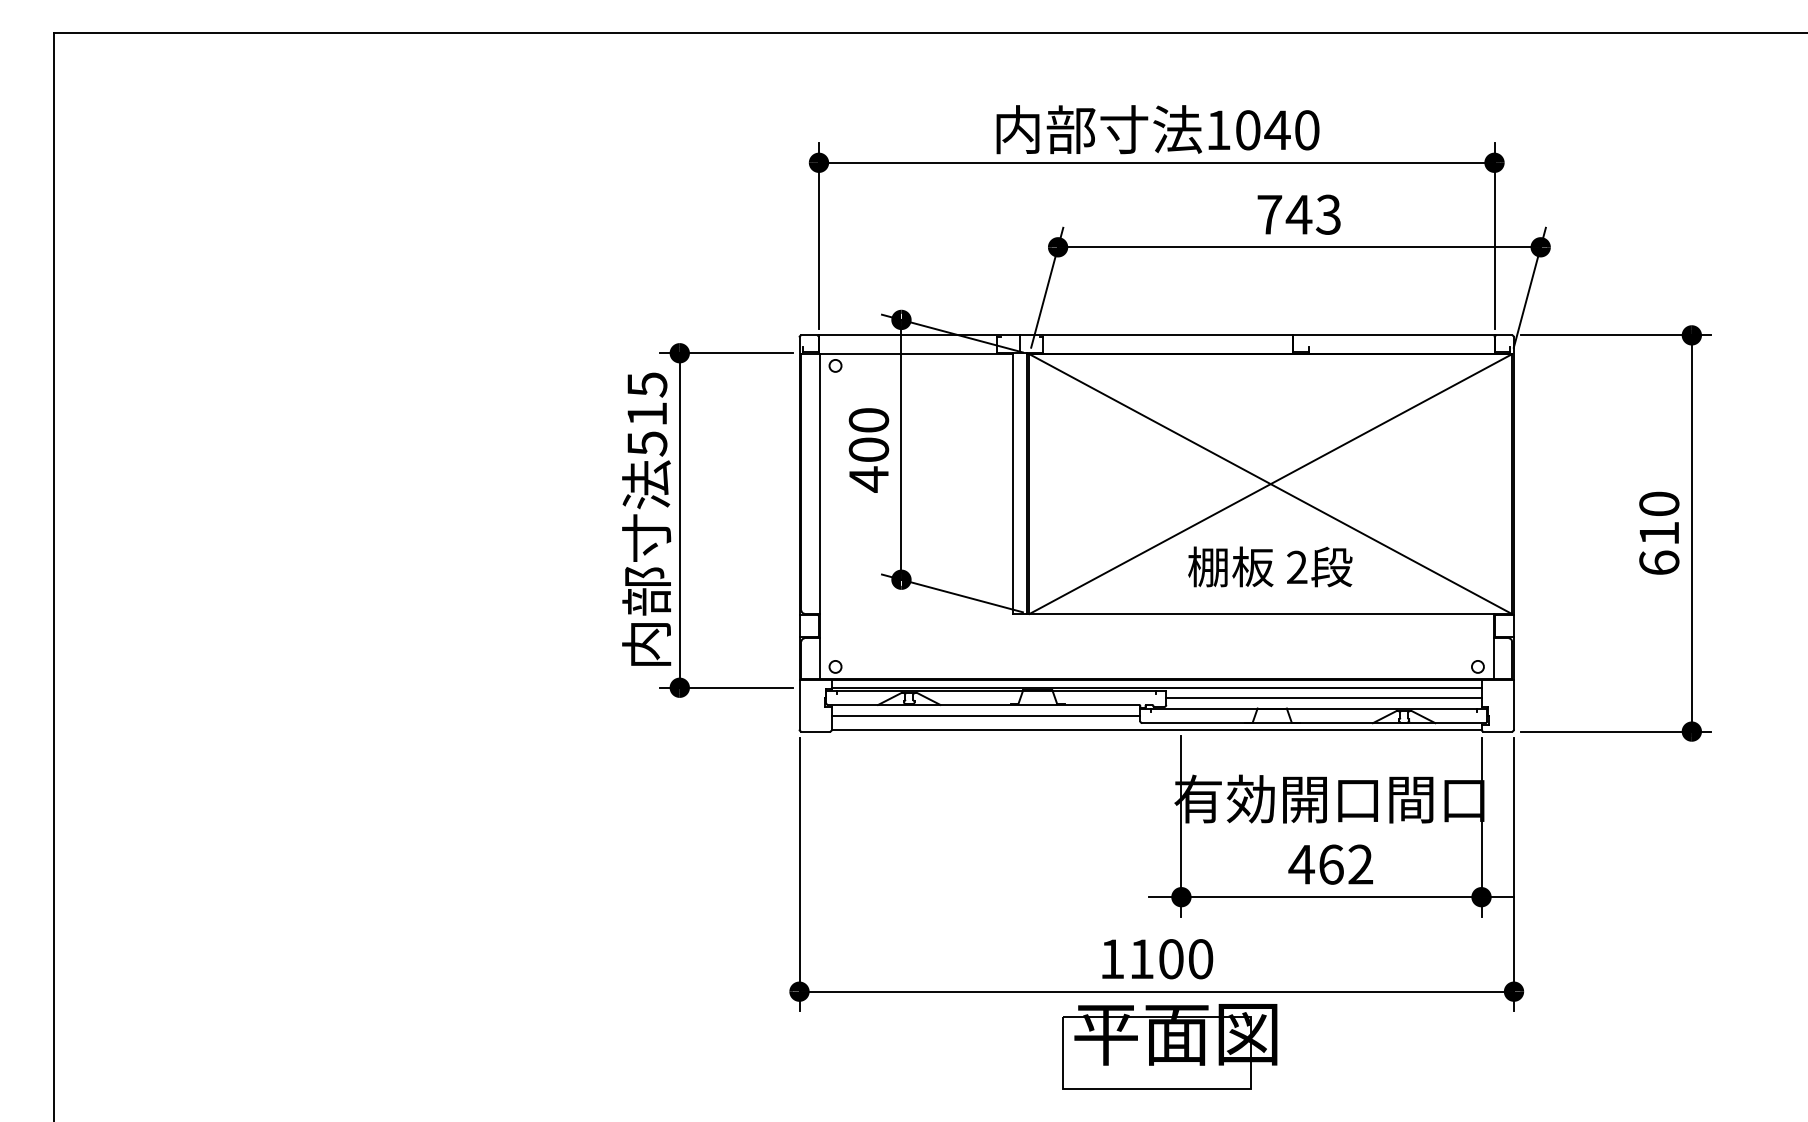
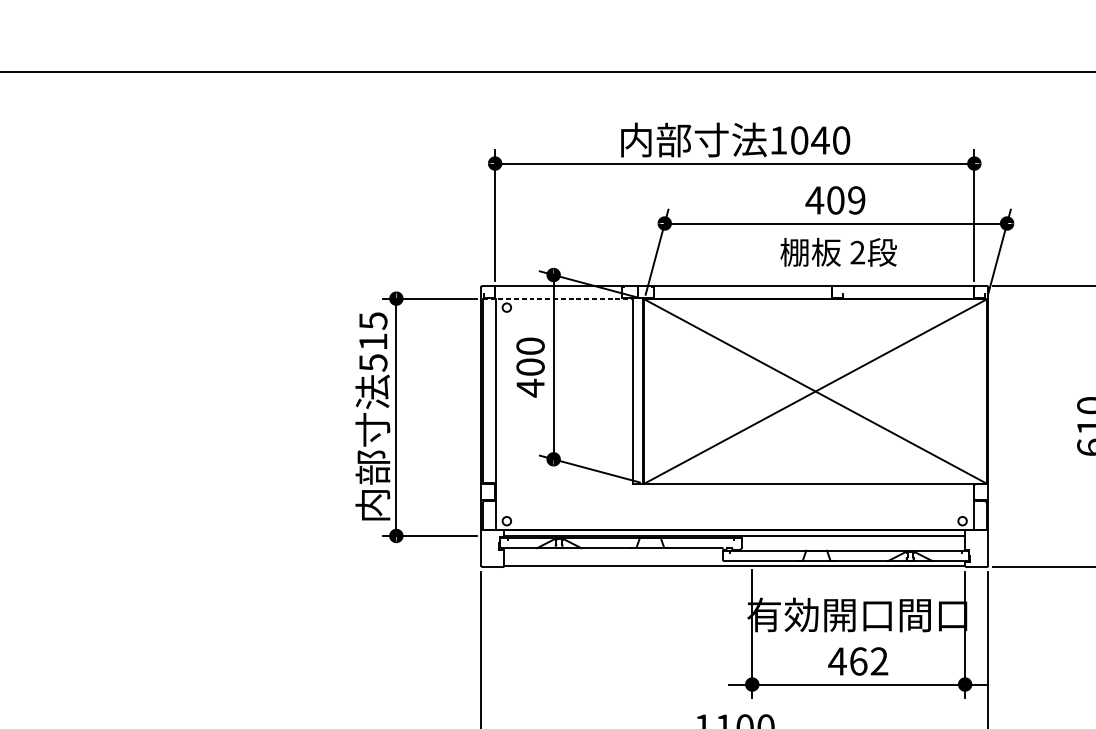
text: (1298, 214) -> (835, 200), 743 -> 409
line: (907, 353) -> (557, 298), solid -> dashed
text: (1270, 566) -> (838, 252), moved
line: (1323, 697) -> (853, 542), removed
line: (985, 715) -> (613, 555), removed

